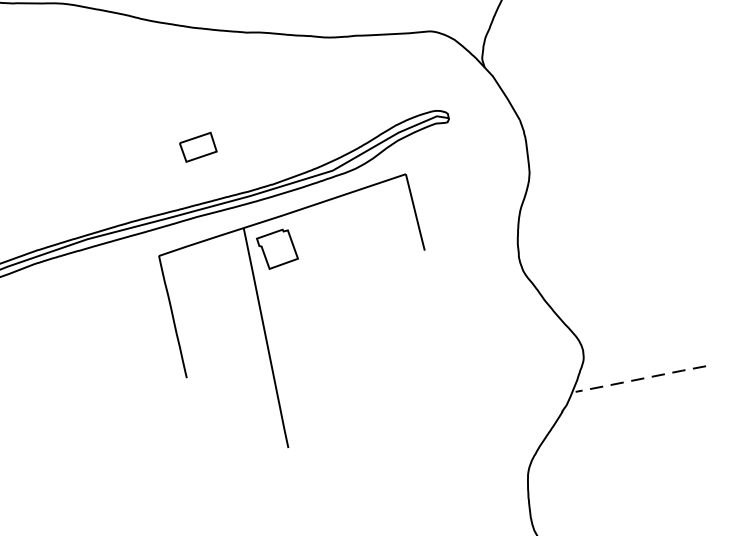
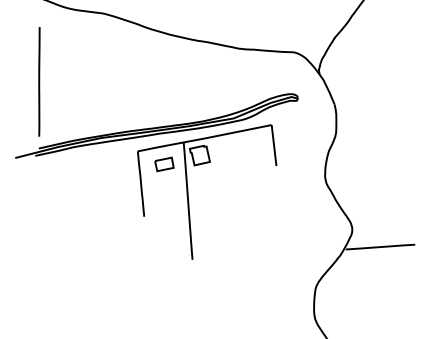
part: (198, 147) -> (164, 164), moved
line: (640, 379) -> (380, 247), dashed -> solid

